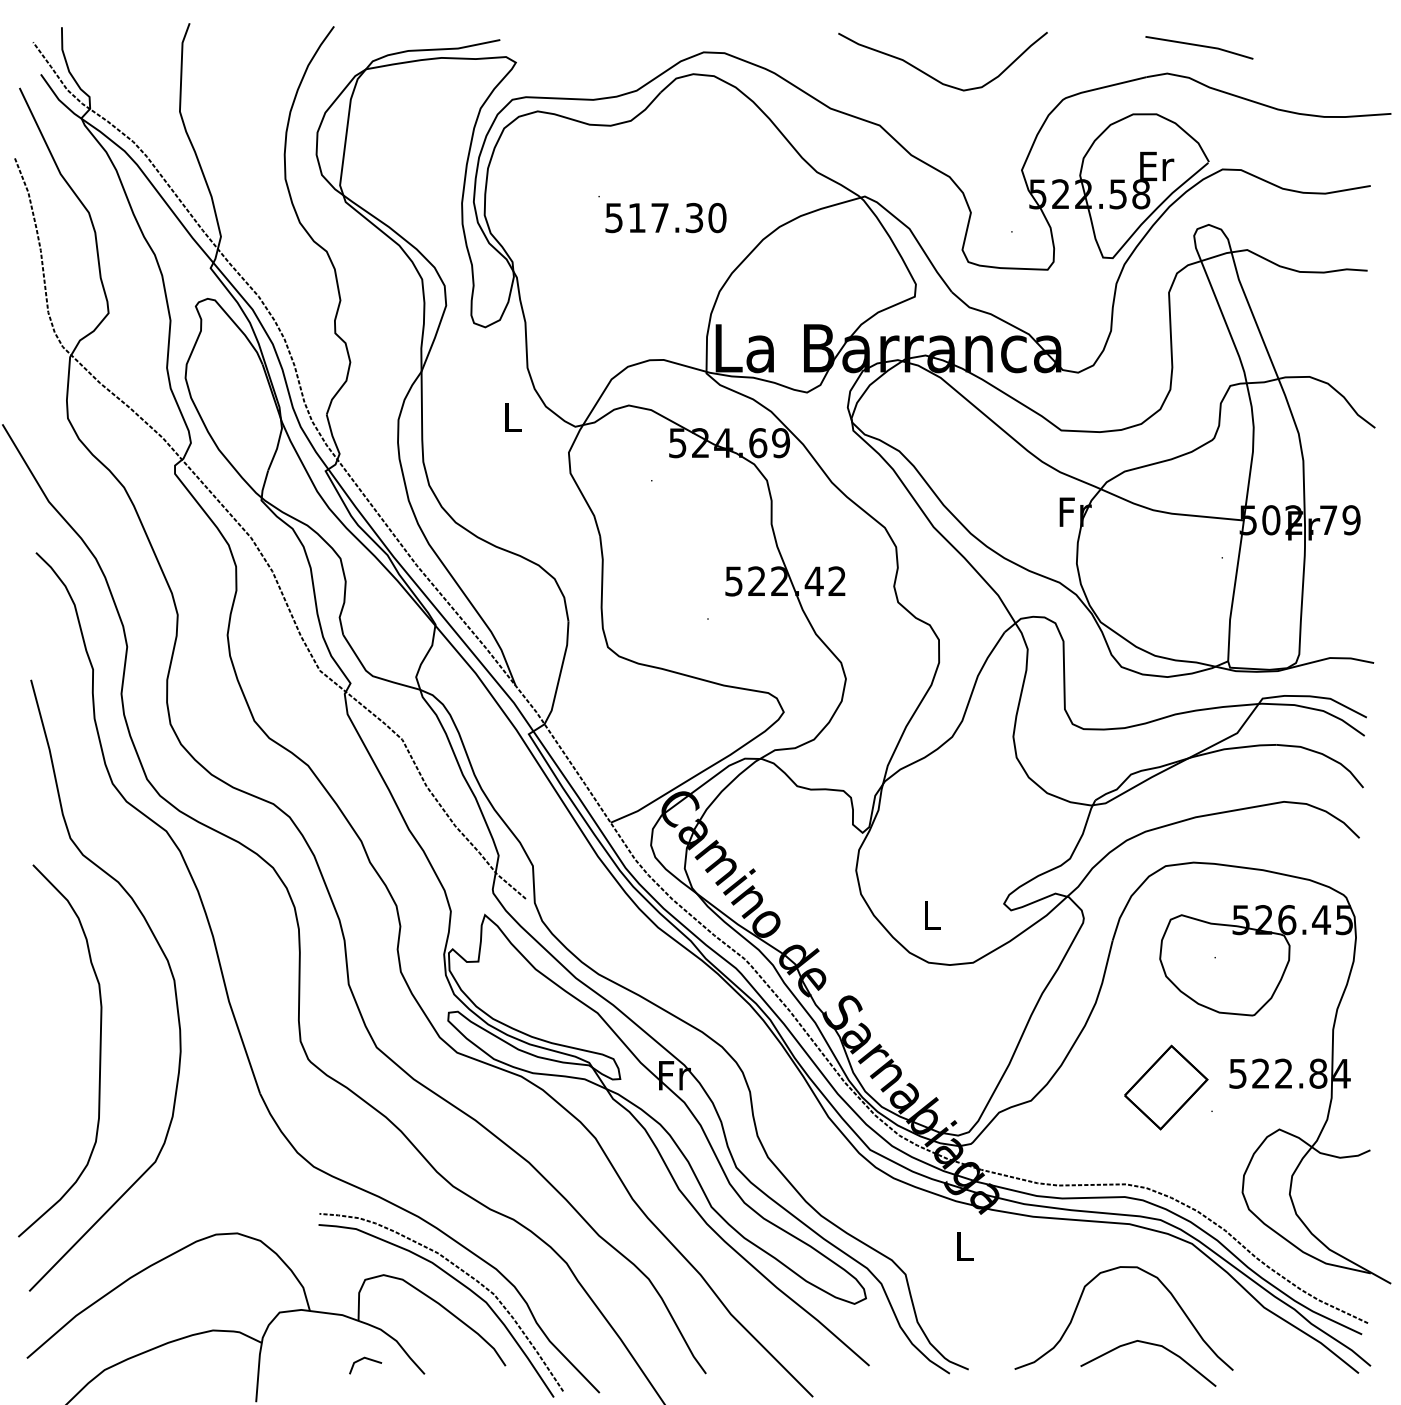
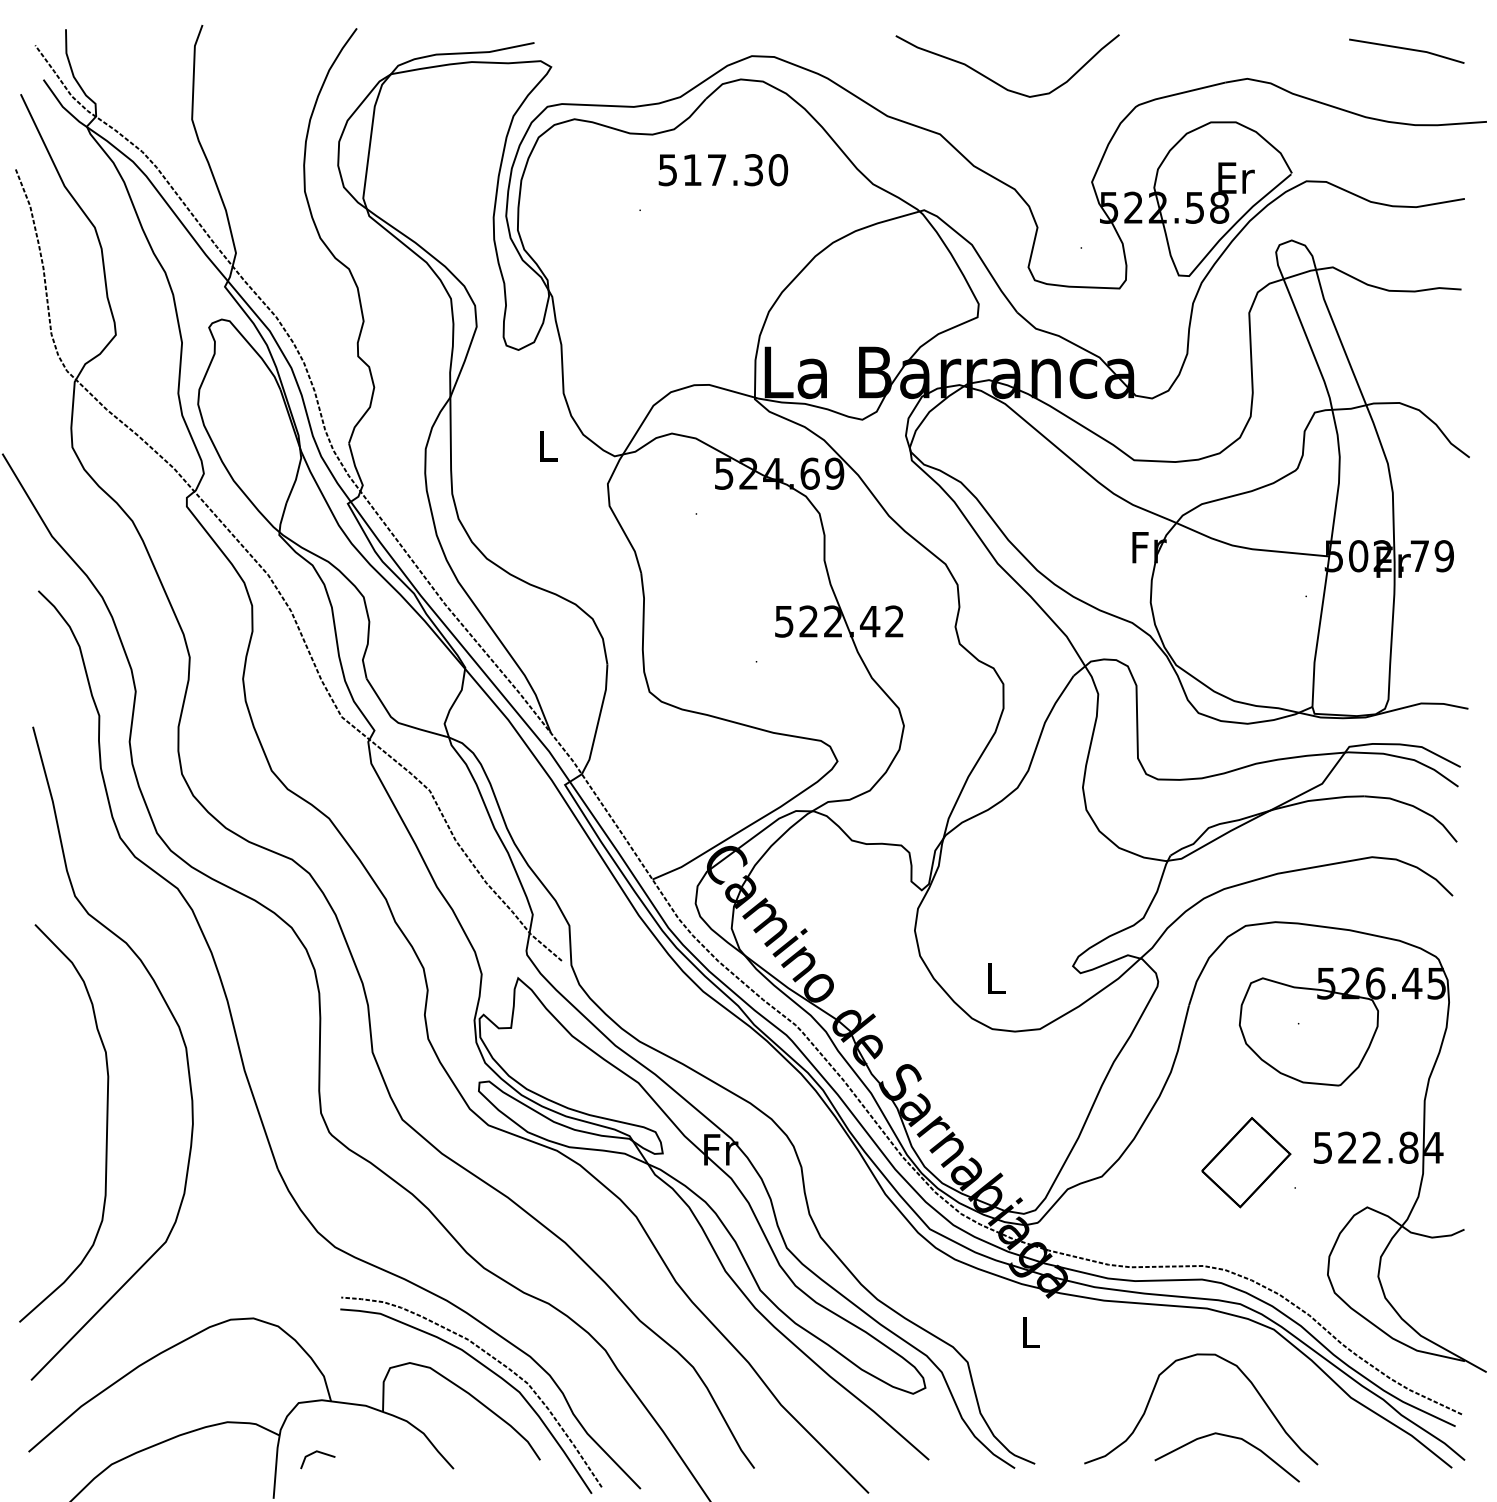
line: (1199, 46) -> (1406, 49), moved
text: (665, 218) -> (722, 170), moved
line: (366, 1359) -> (318, 1453), moved

